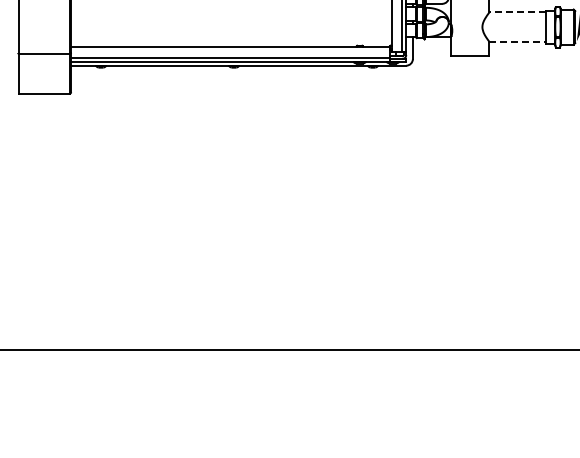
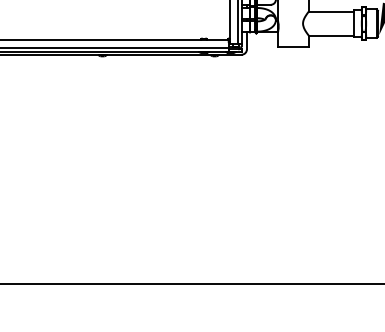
line: (517, 12) -> (331, 11), dashed -> solid
line: (518, 41) -> (332, 35), dashed -> solid

